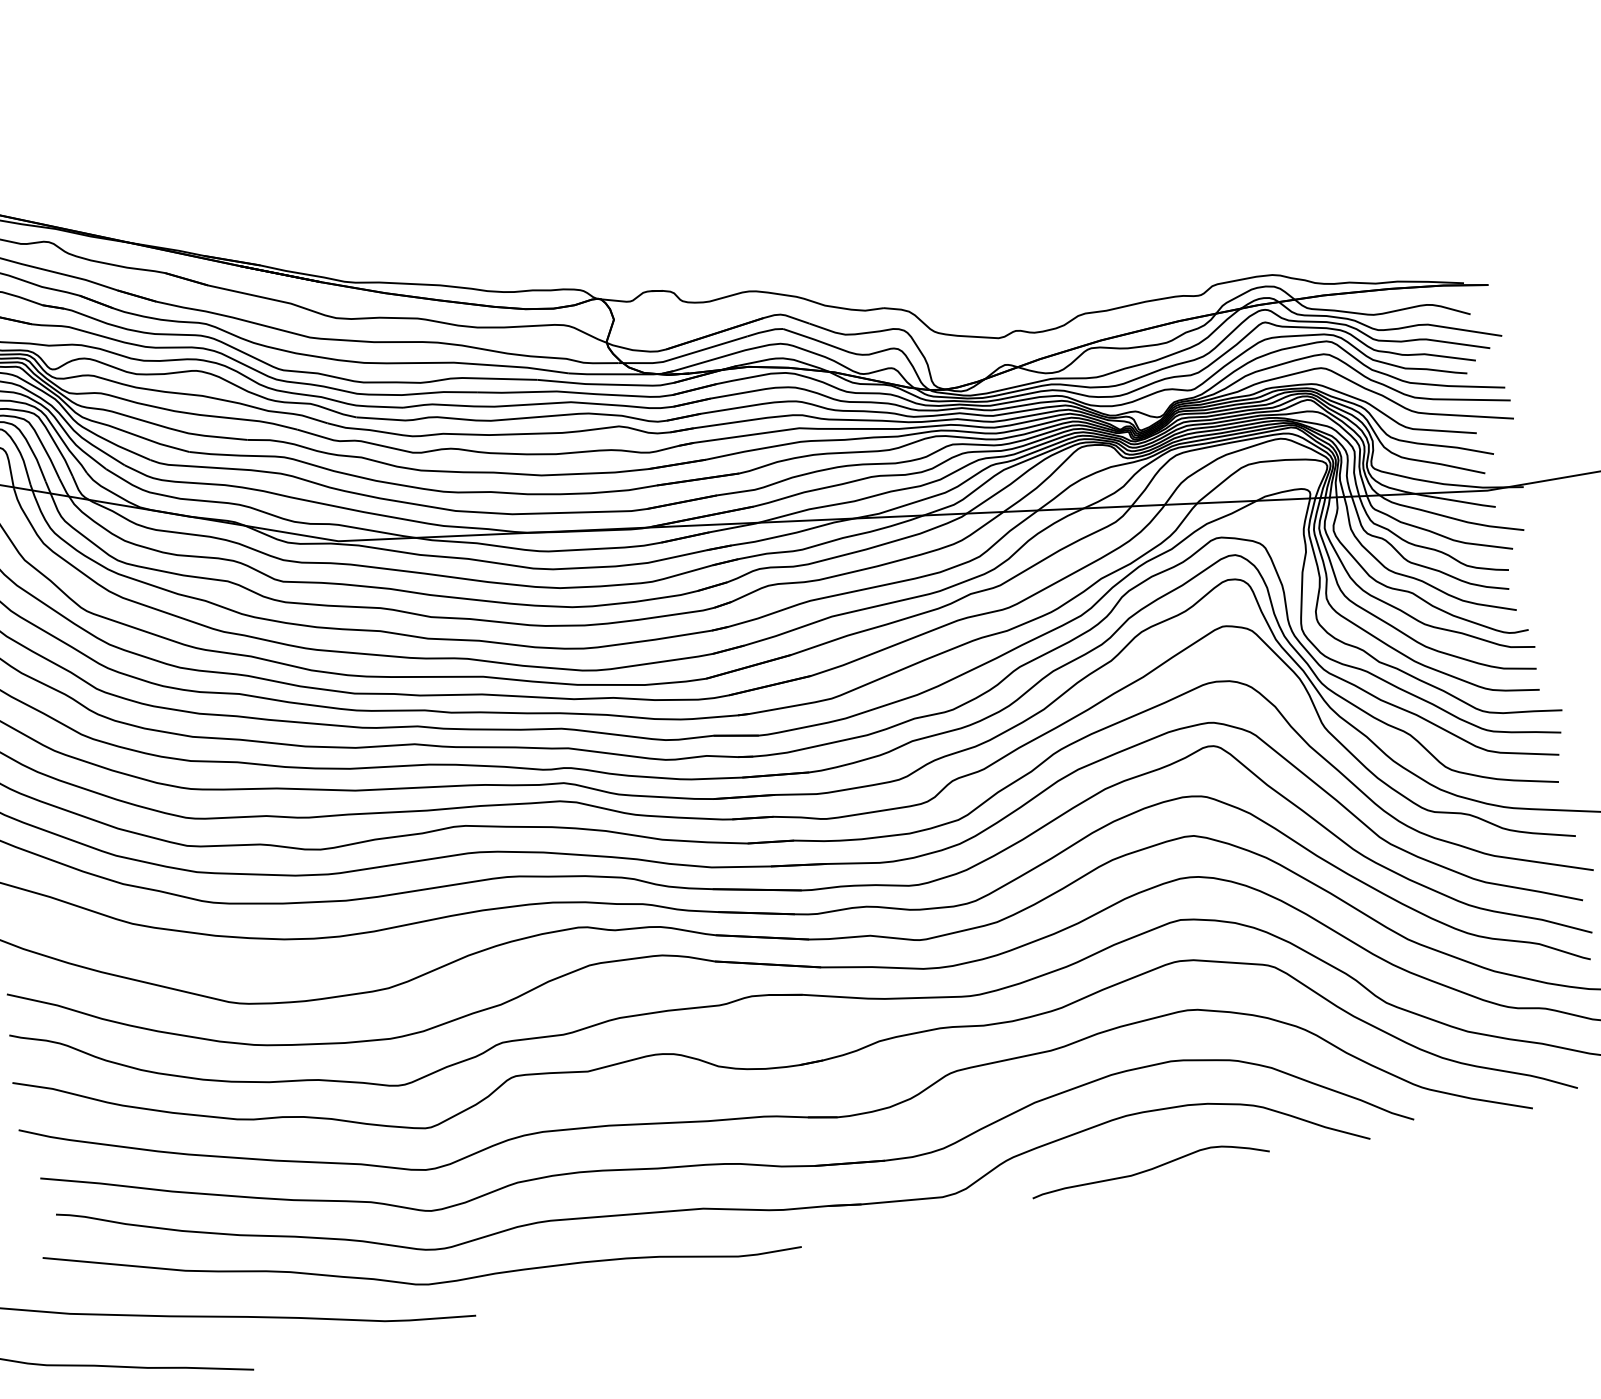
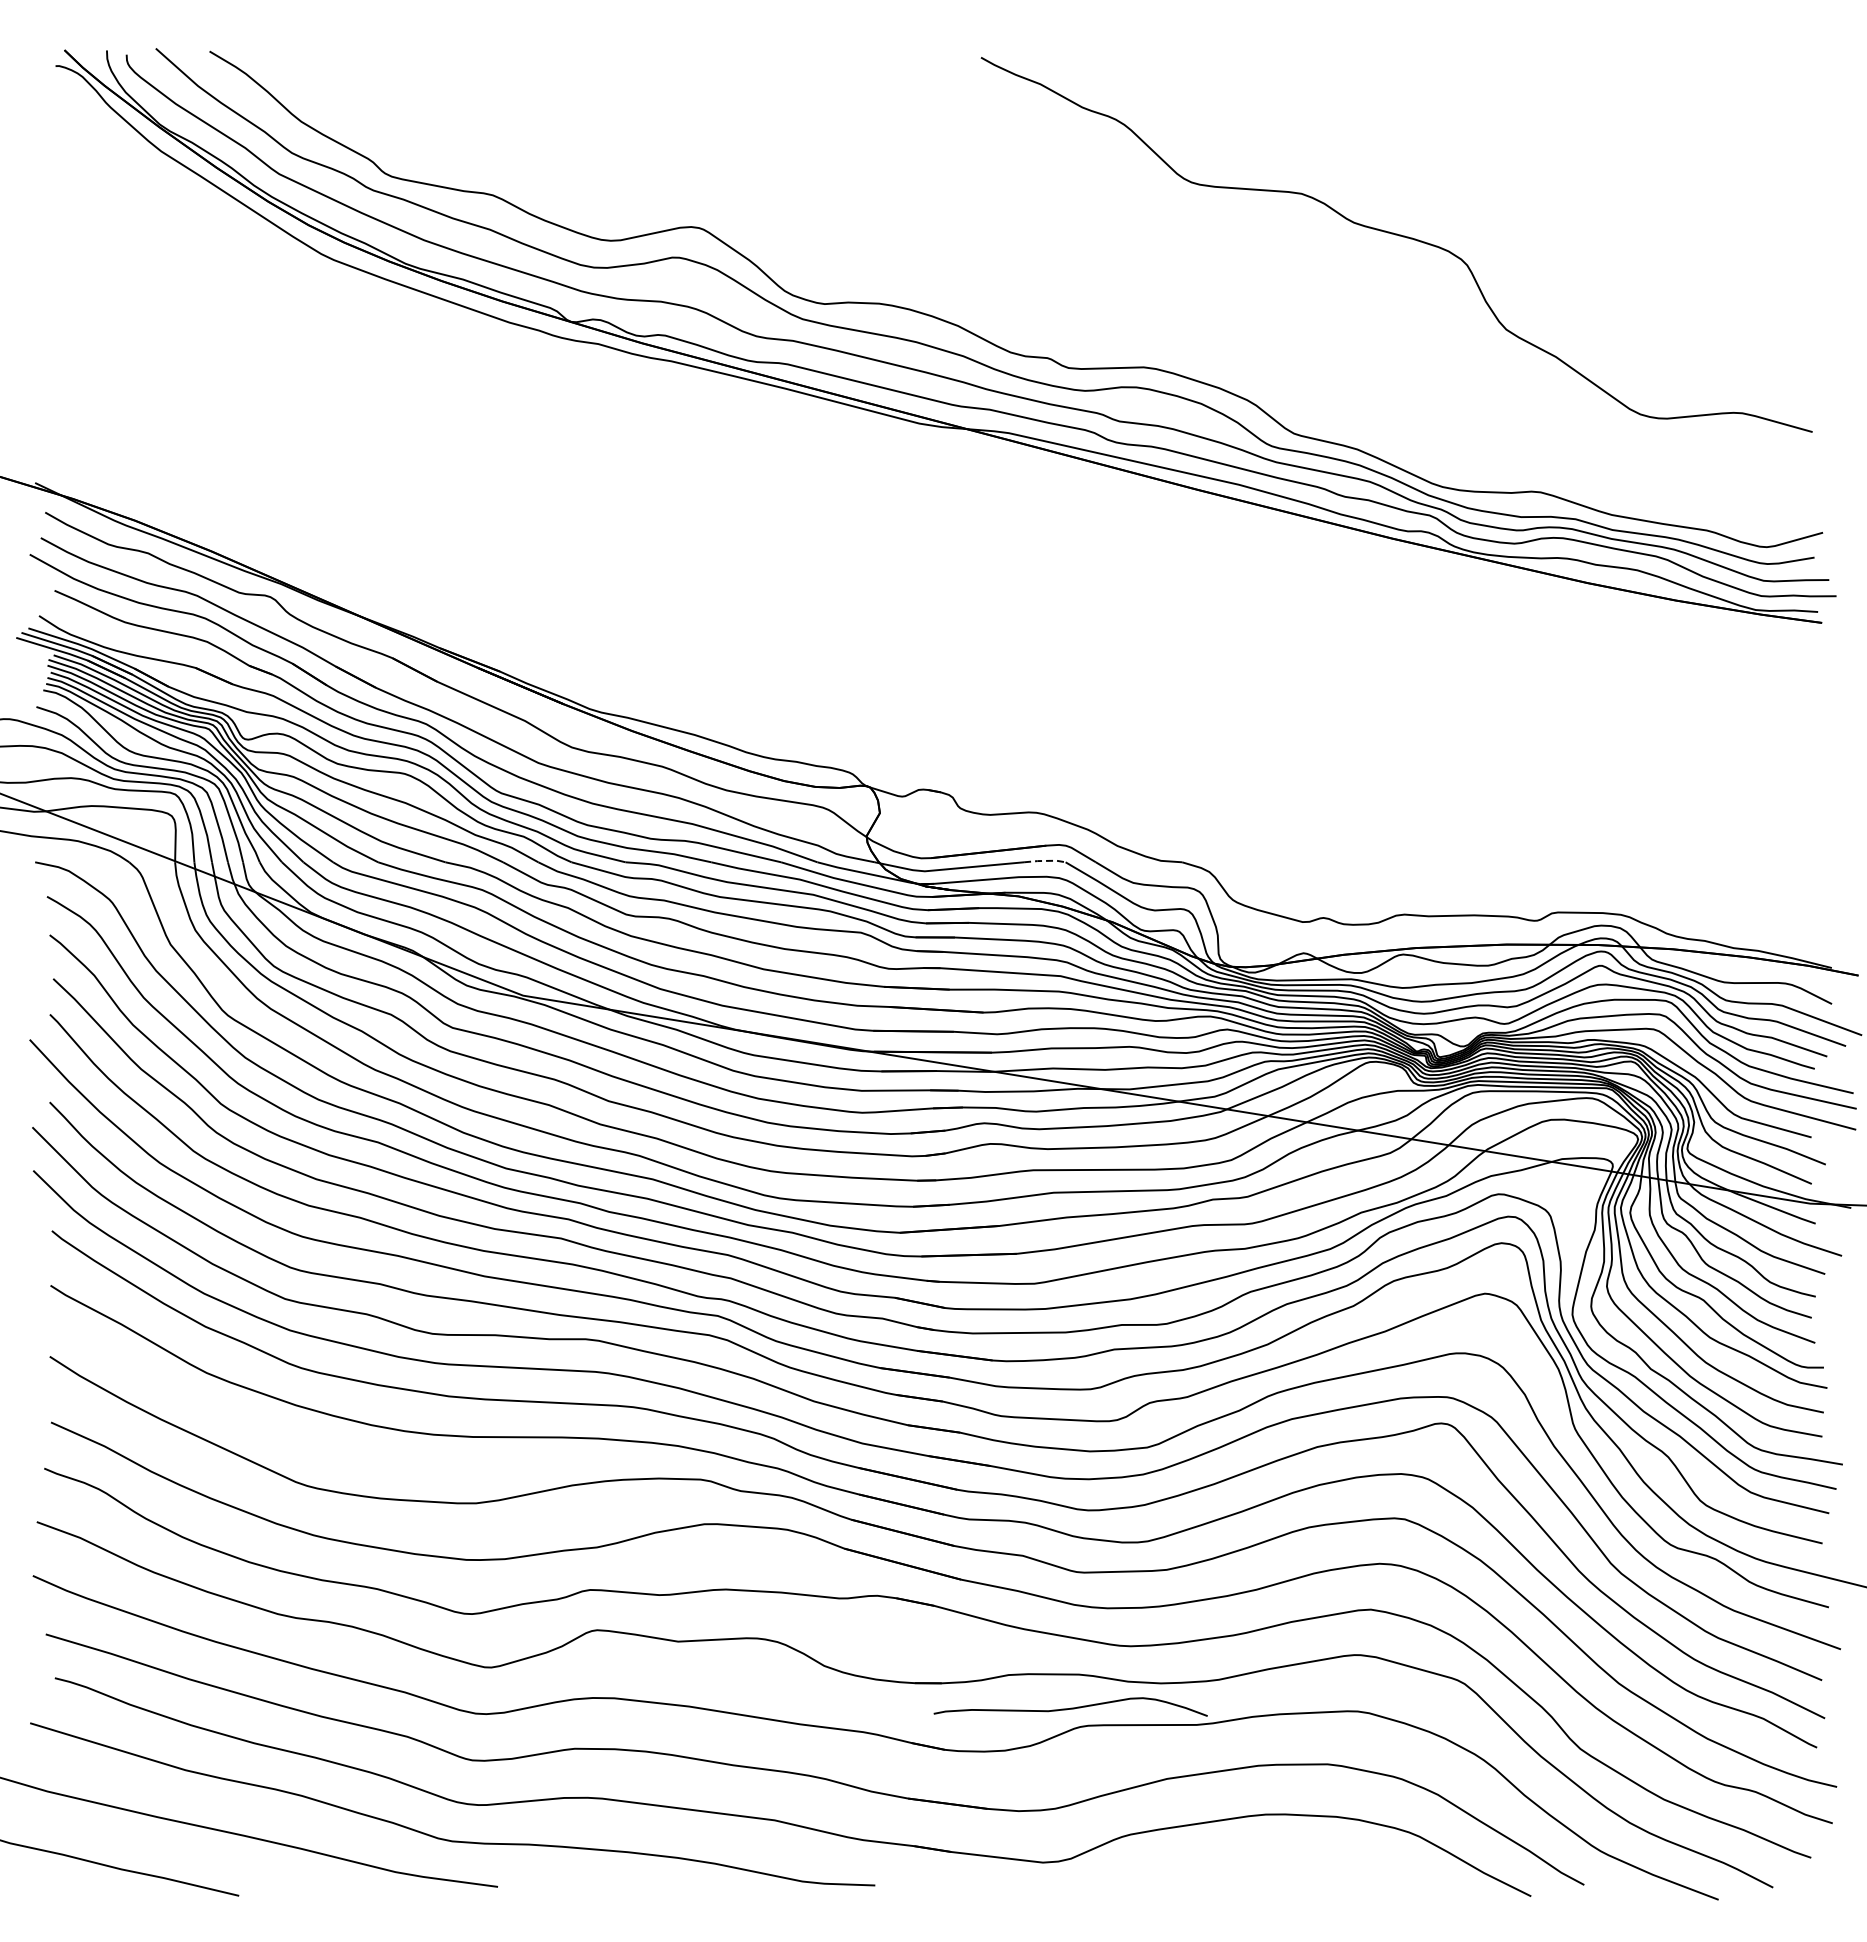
line: (765, 331) -> (1045, 860), solid -> dashed
curve: (1149, 1168) -> (1070, 1707), moved

